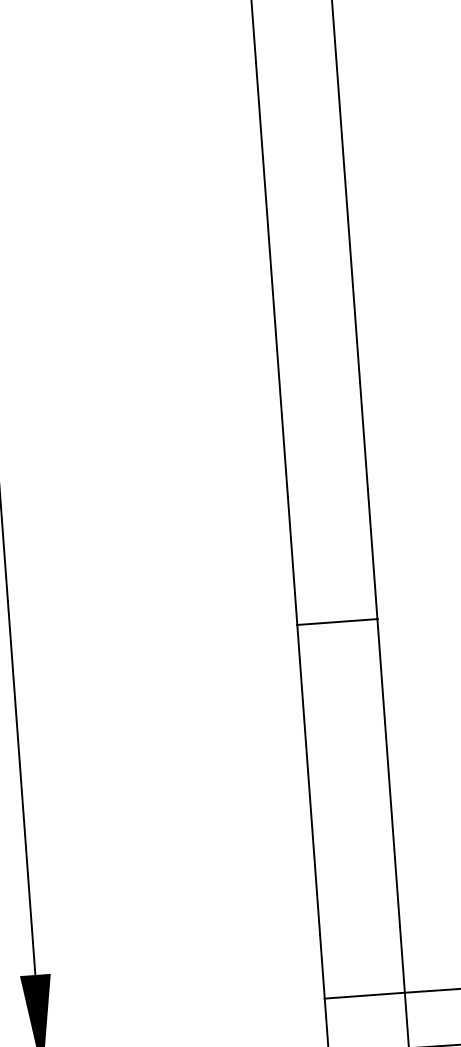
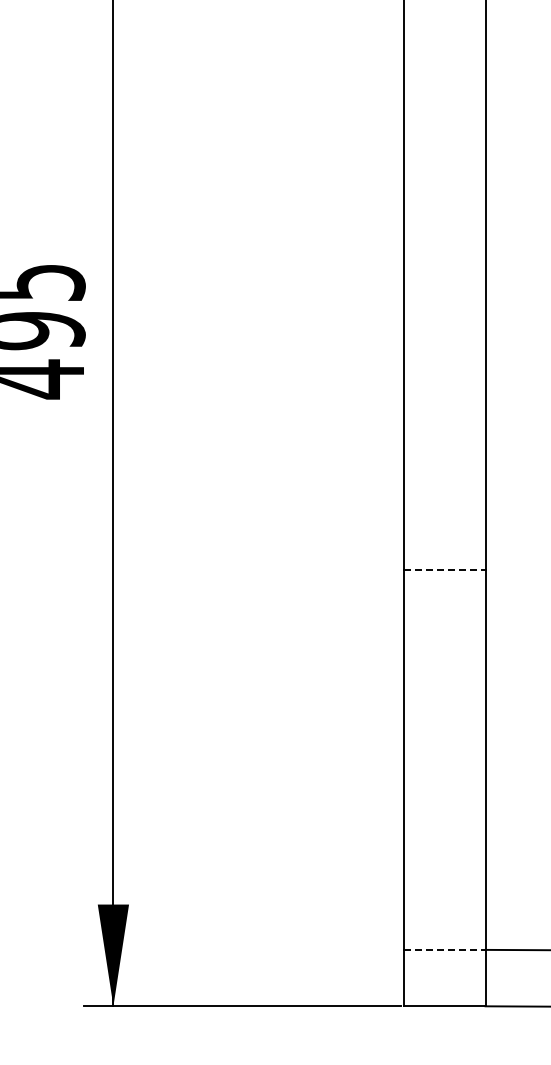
line: (337, 622) -> (444, 570), solid -> dashed
line: (364, 995) -> (444, 949), solid -> dashed

